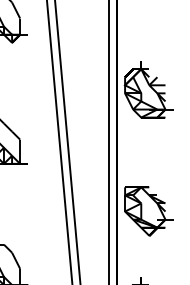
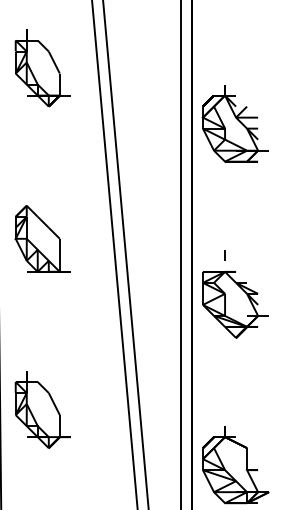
part: (148, 89) -> (234, 123), moved
curve: (140, 151) -> (224, 255), added
part: (148, 211) -> (235, 304), moved

